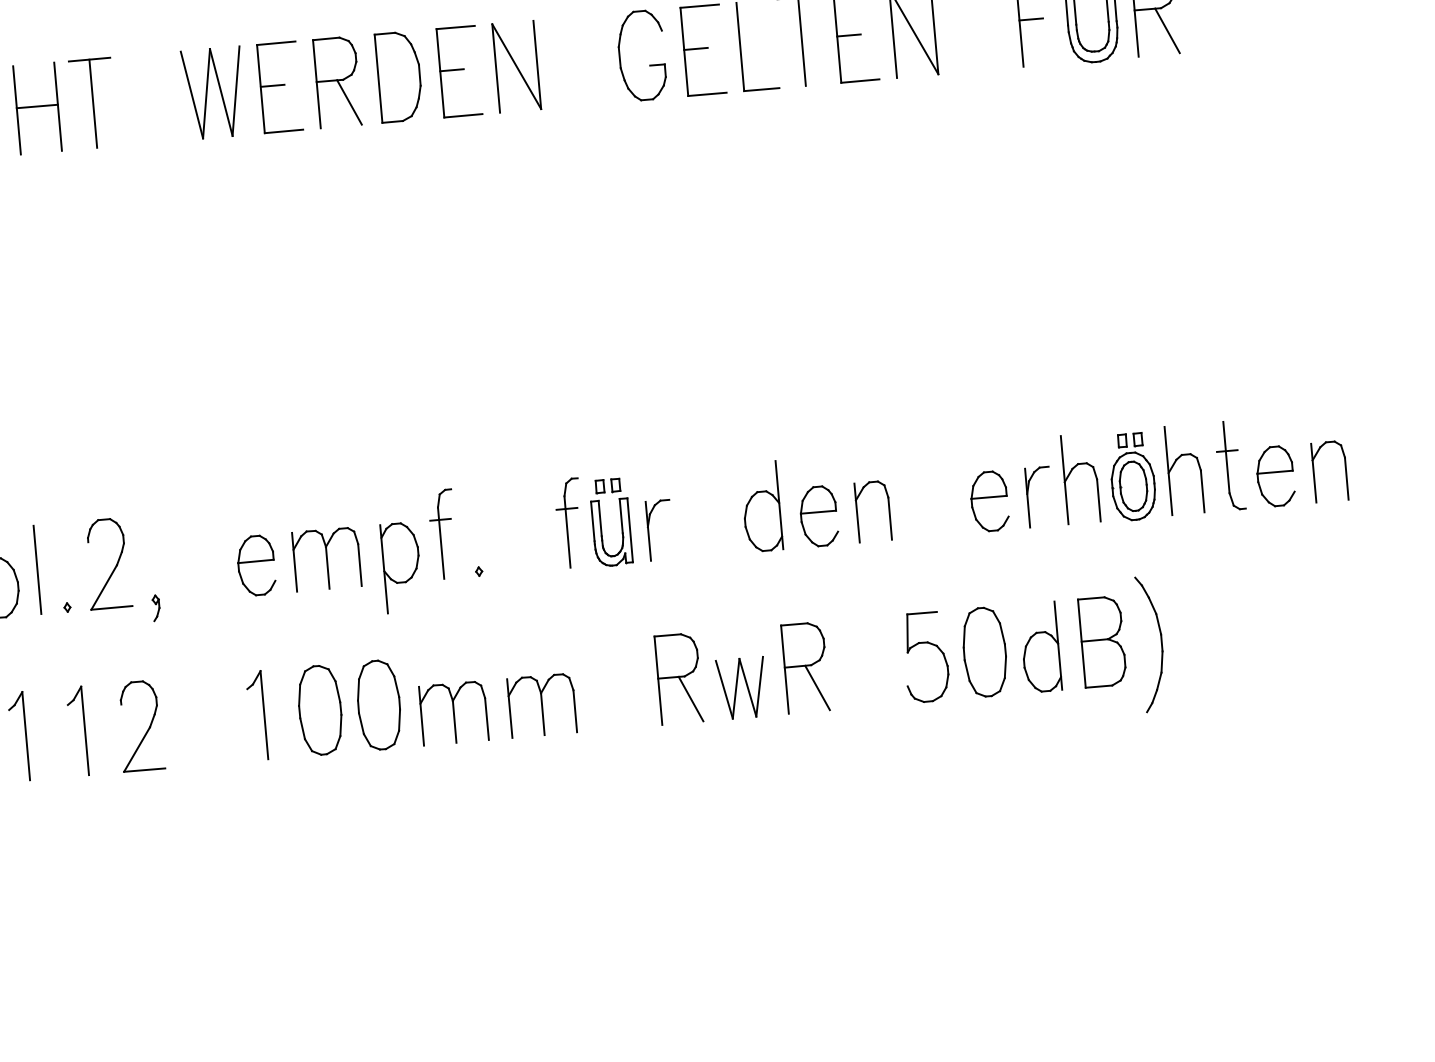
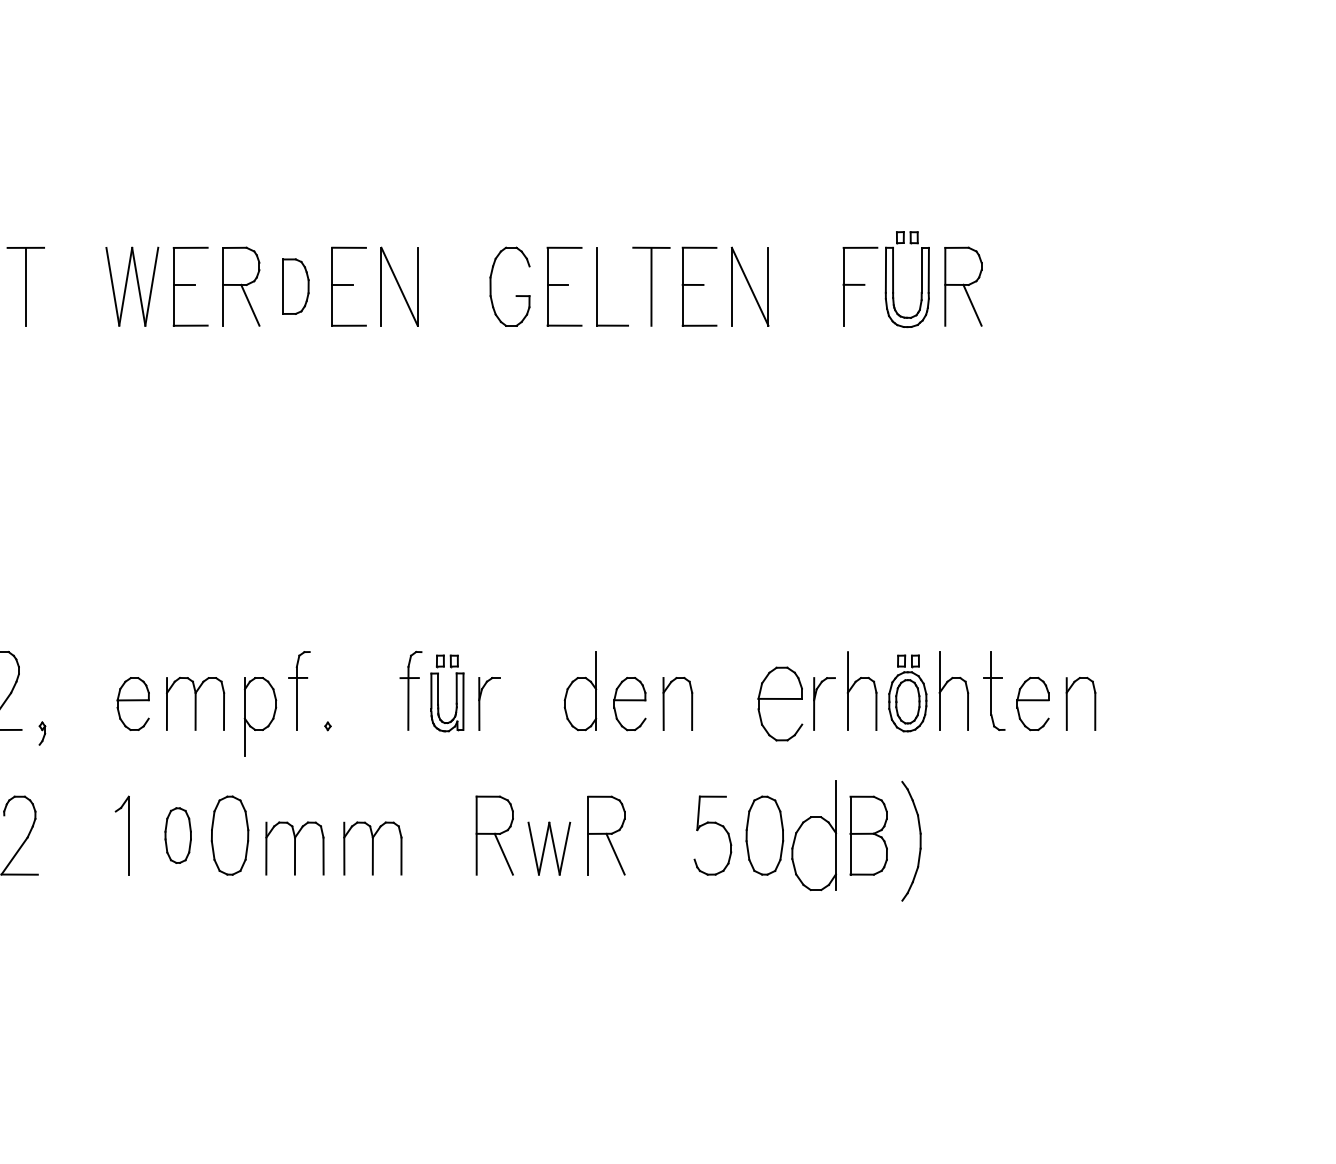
part: (398, 76) -> (295, 286), size x0.7
part: (989, 500) -> (780, 703), size x1.4
part: (1039, 647) -> (813, 835), size x1.4
part: (320, 710) -> (178, 835), size x0.7

